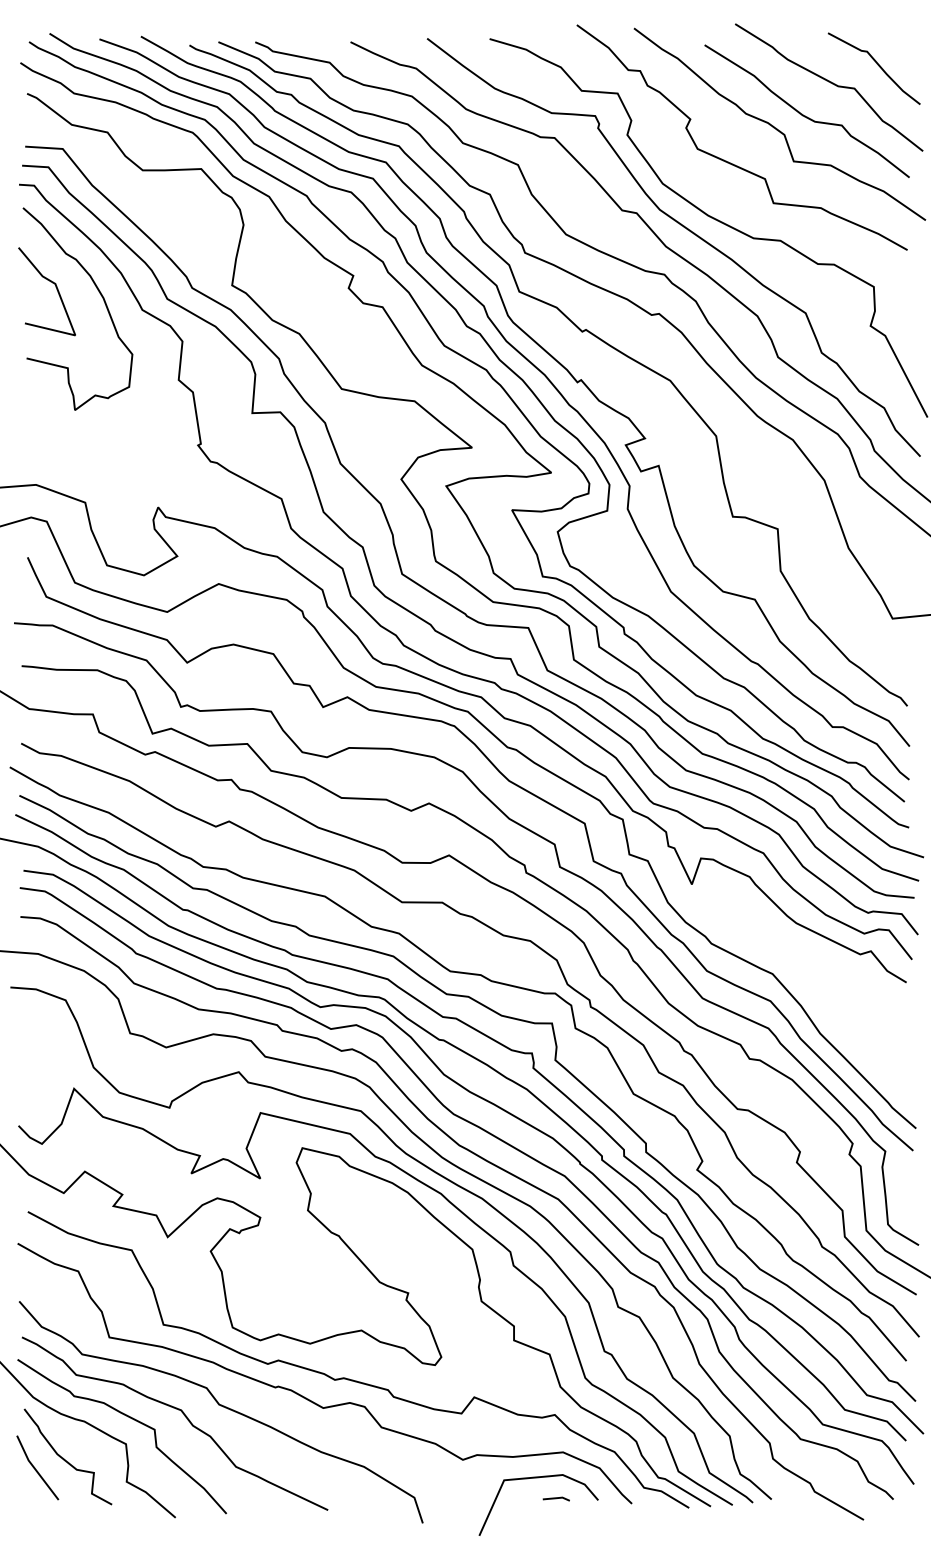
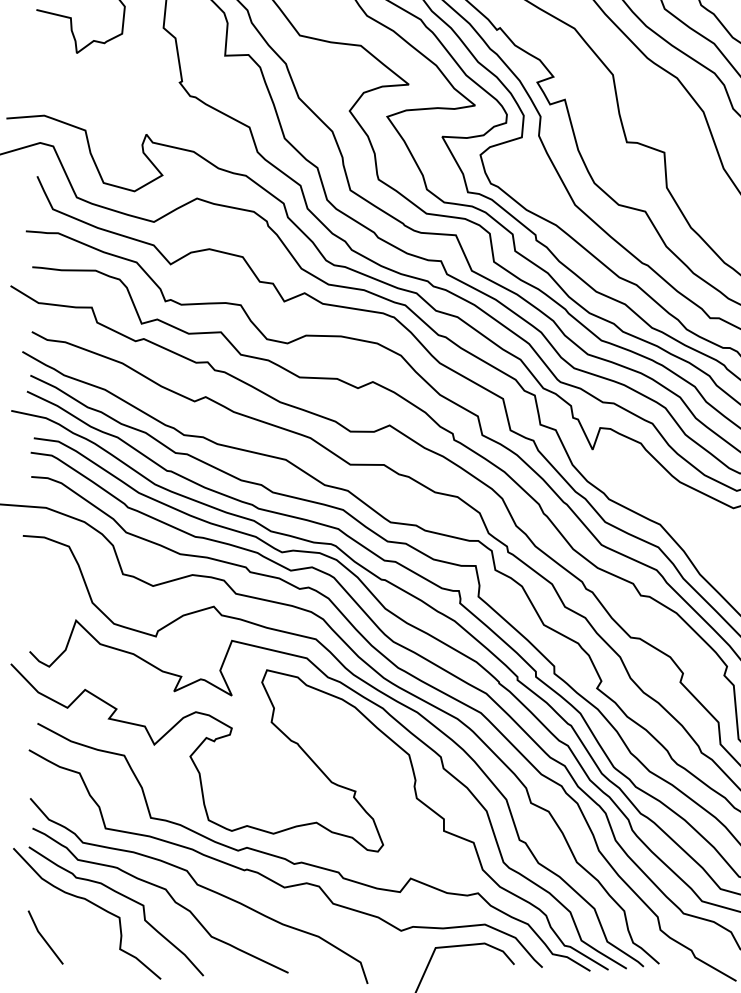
curve: (64, 1458) -> (68, 929), removed
line: (555, 1498) -> (478, 963), removed

